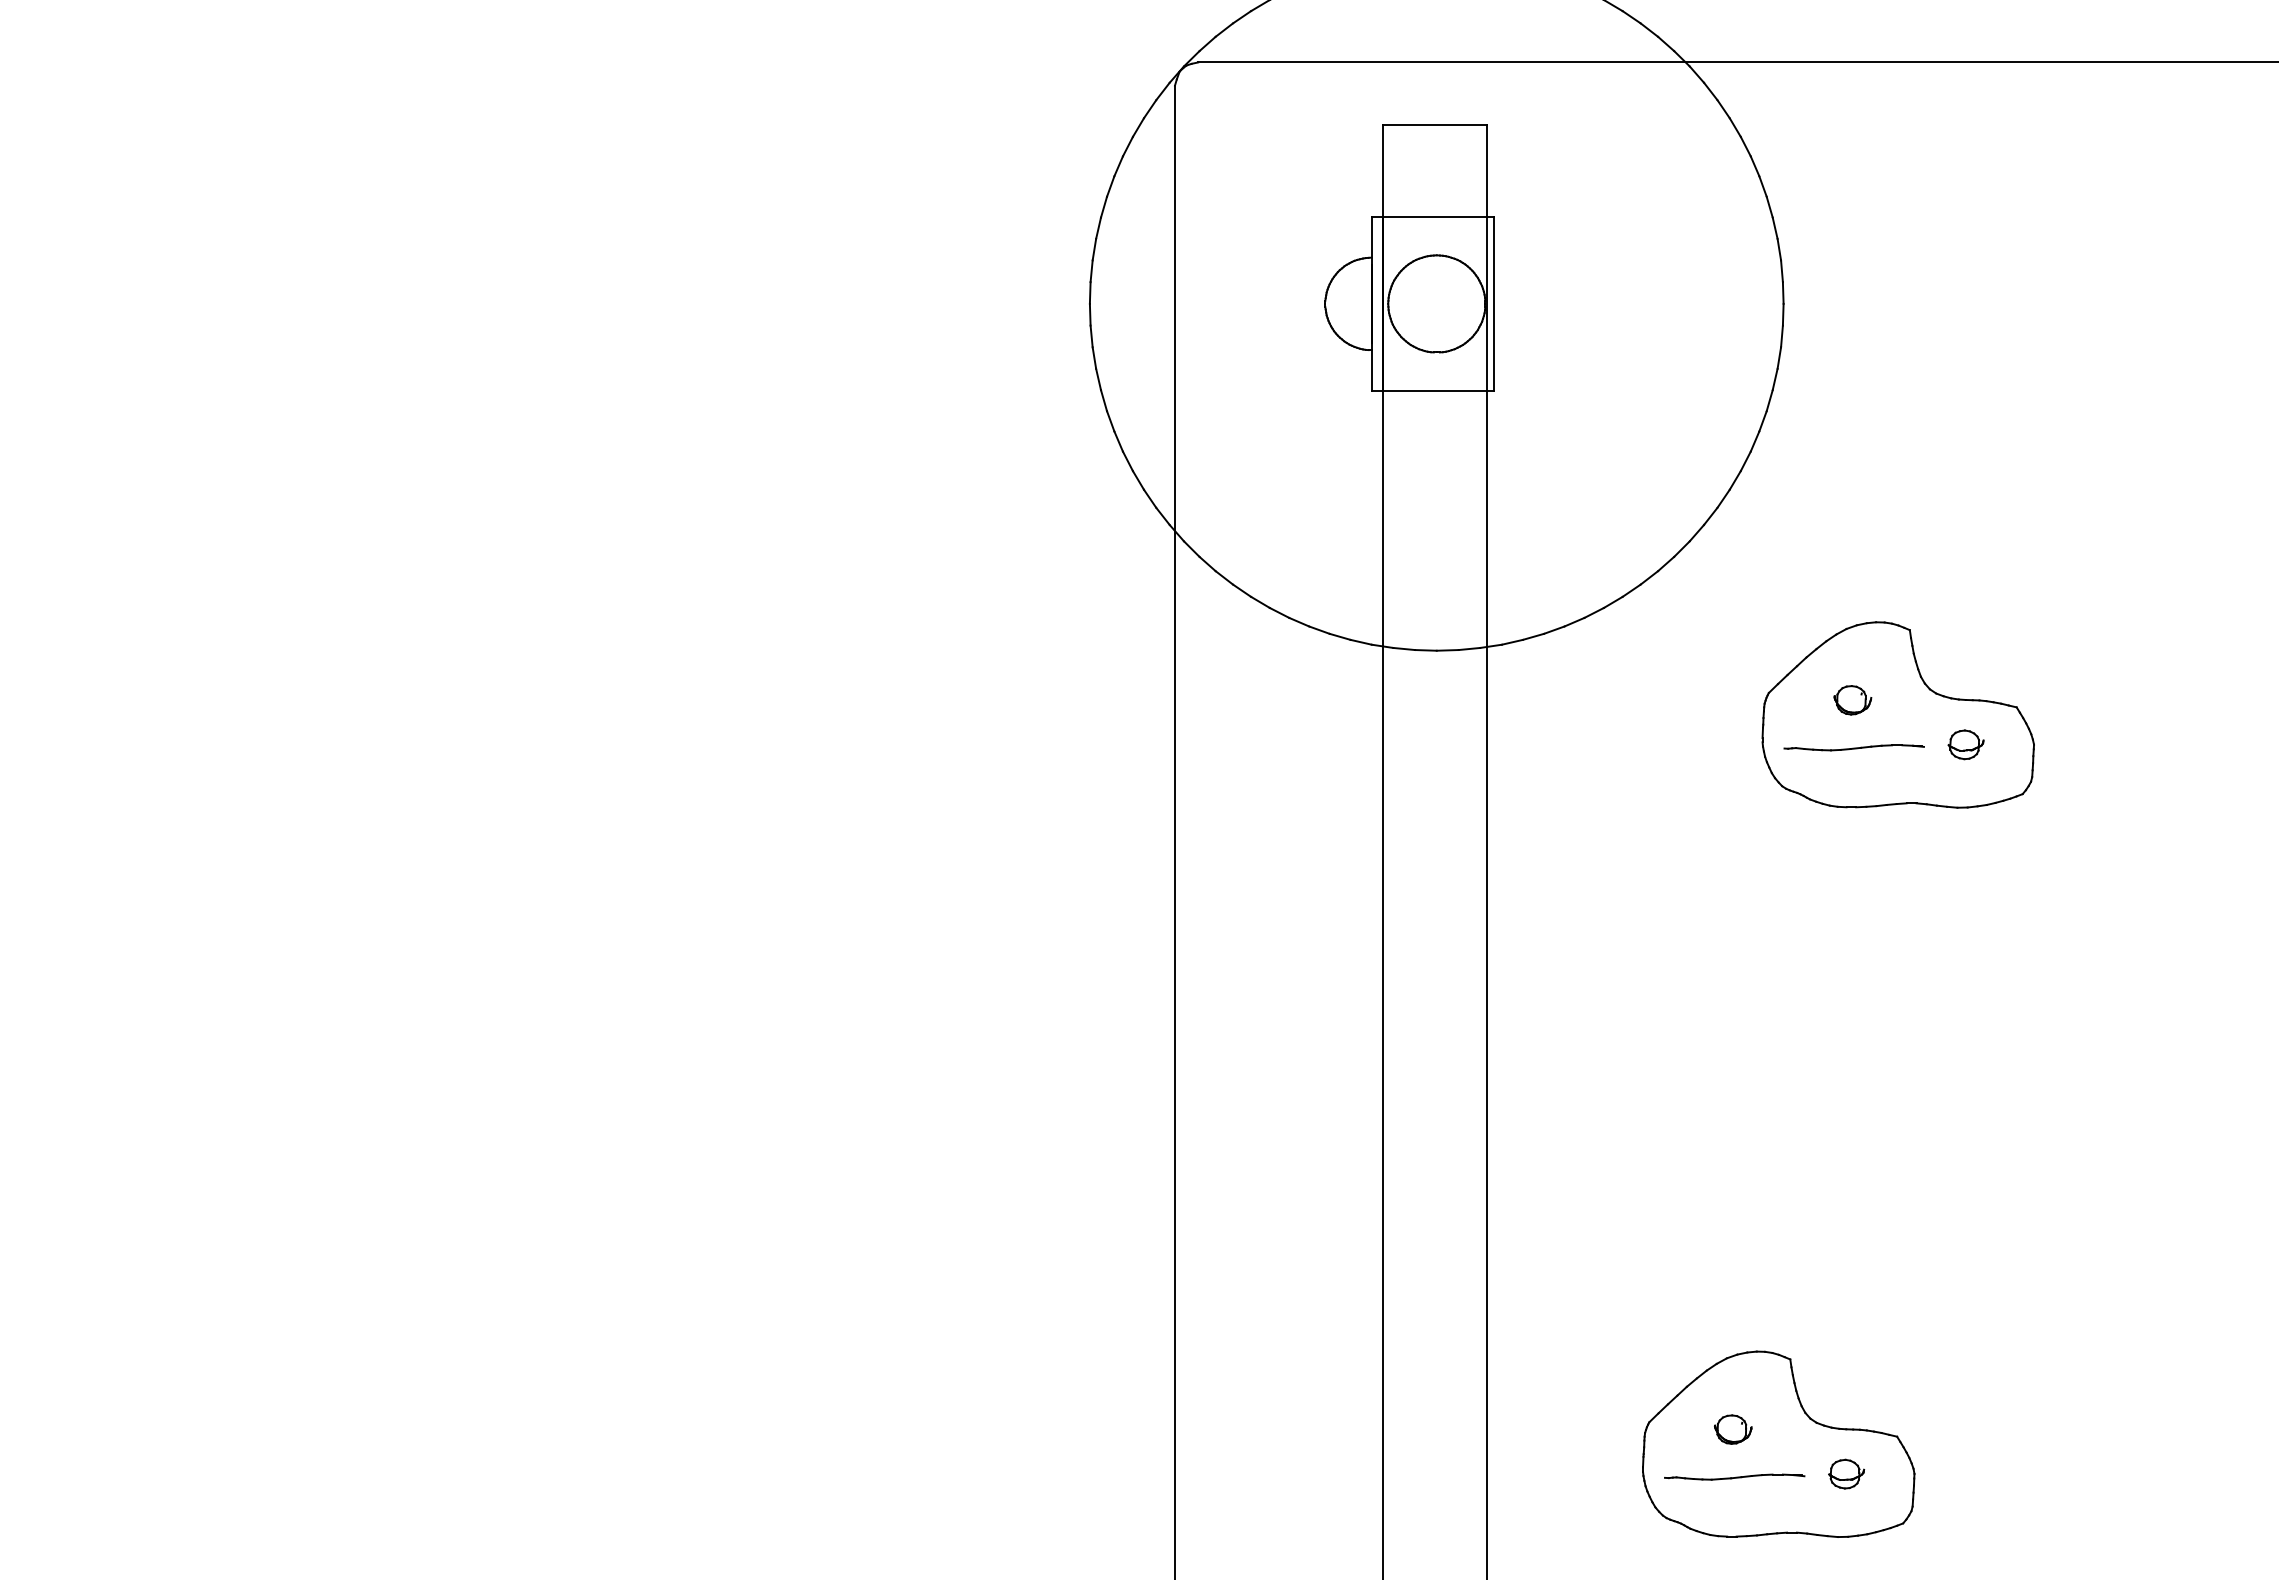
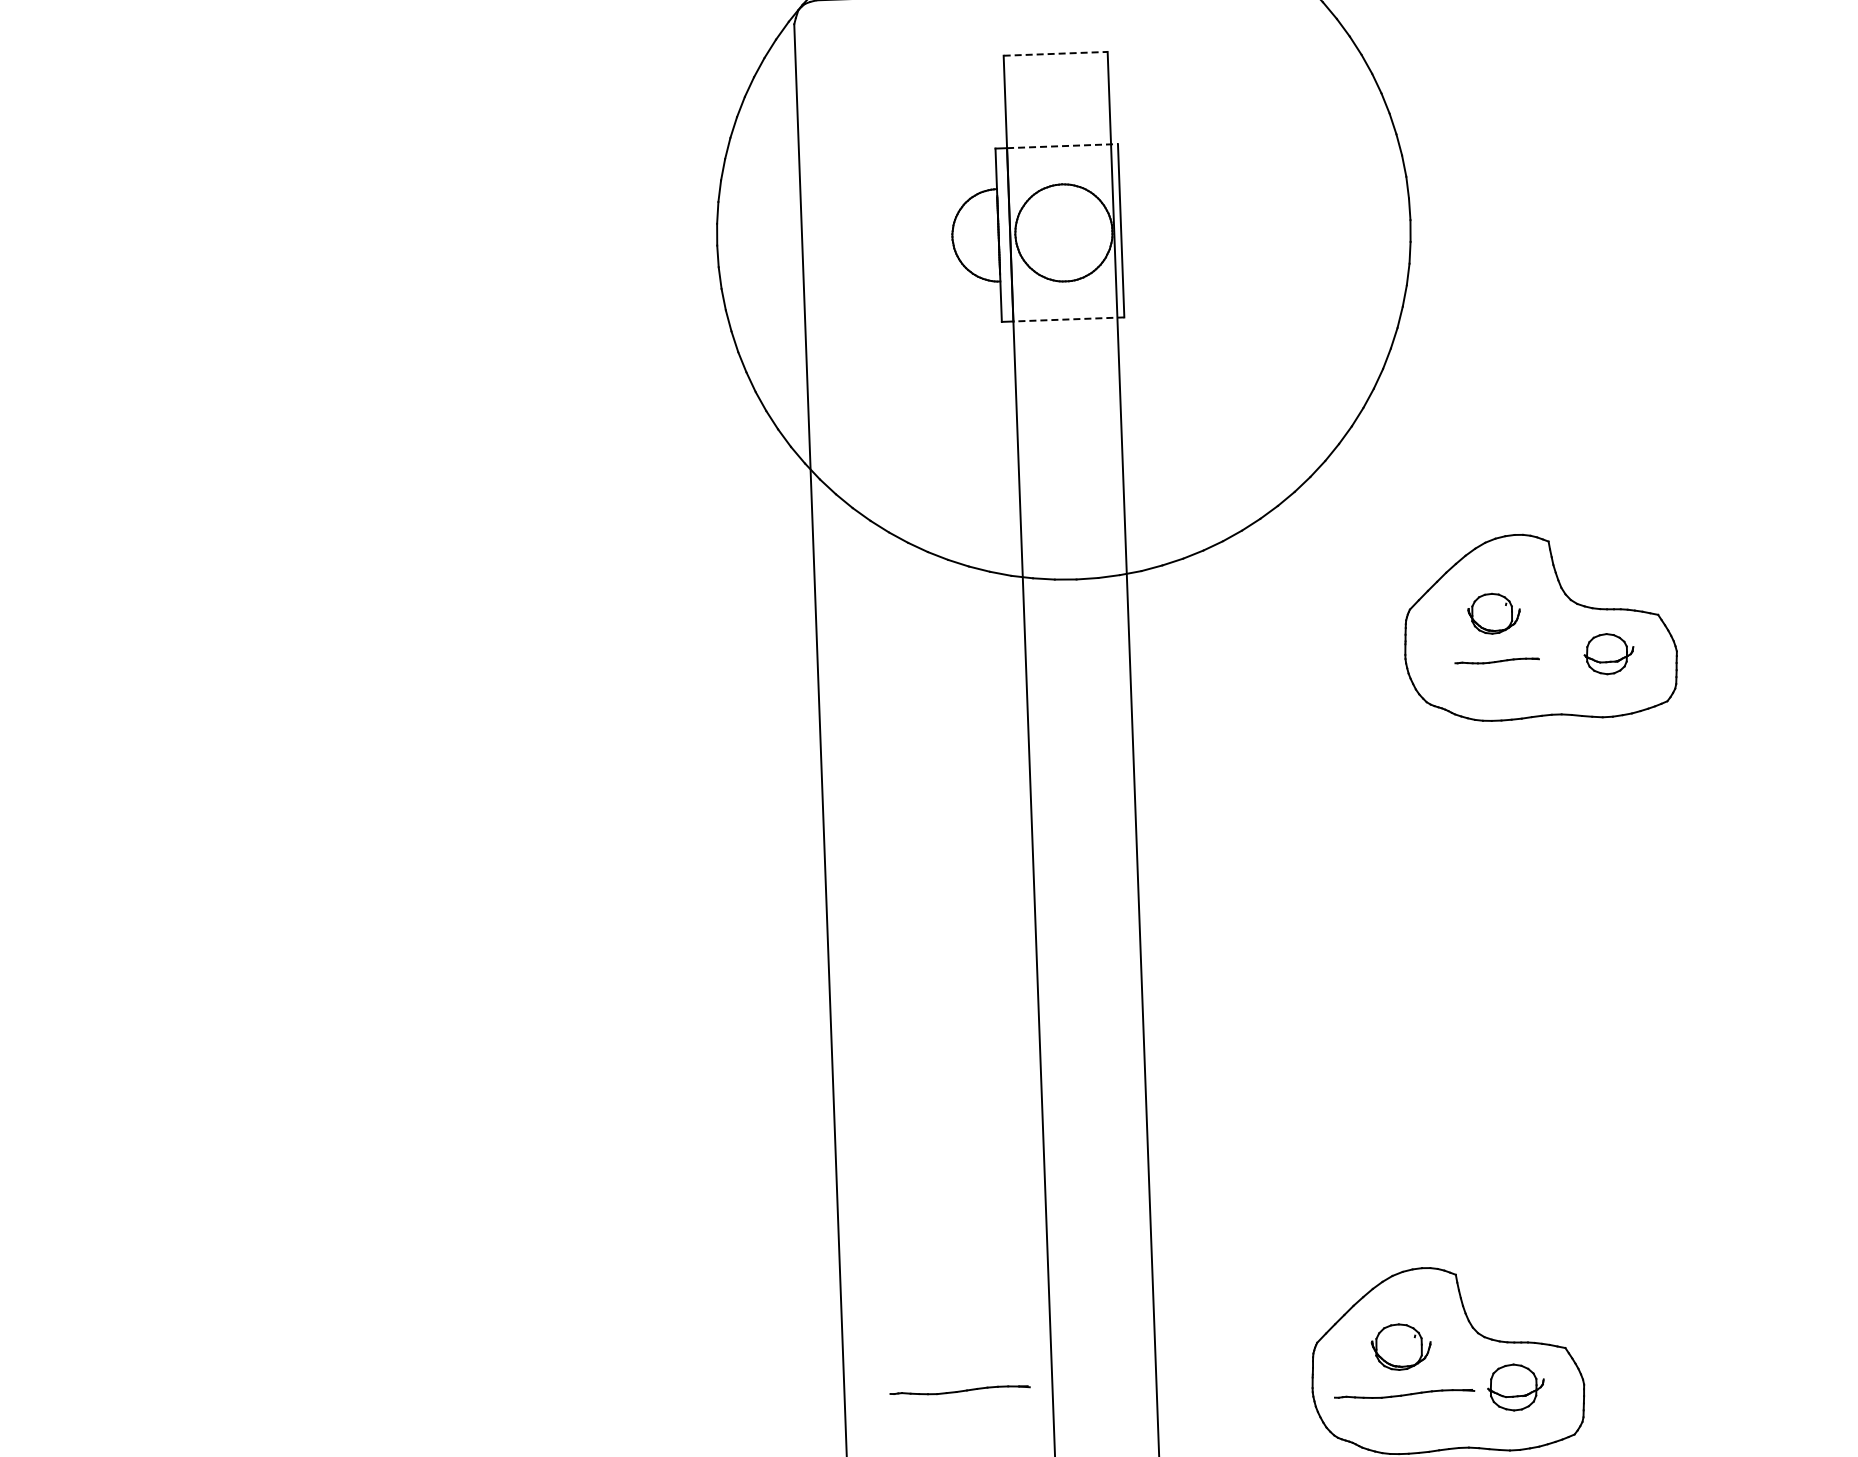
line: (1435, 124) -> (1056, 53), solid -> dashed
line: (1439, 217) -> (1063, 146), solid -> dashed
line: (1438, 390) -> (1068, 319), solid -> dashed
part: (1852, 700) -> (1493, 613), size x1.4
part: (1965, 744) -> (1608, 653), size x1.4
part: (1853, 747) -> (1496, 660), size x0.6
part: (1733, 1429) -> (1401, 1346), size x1.6
part: (1290, 1456) -> (959, 1390), added
part: (1846, 1473) -> (1516, 1386), size x1.6

